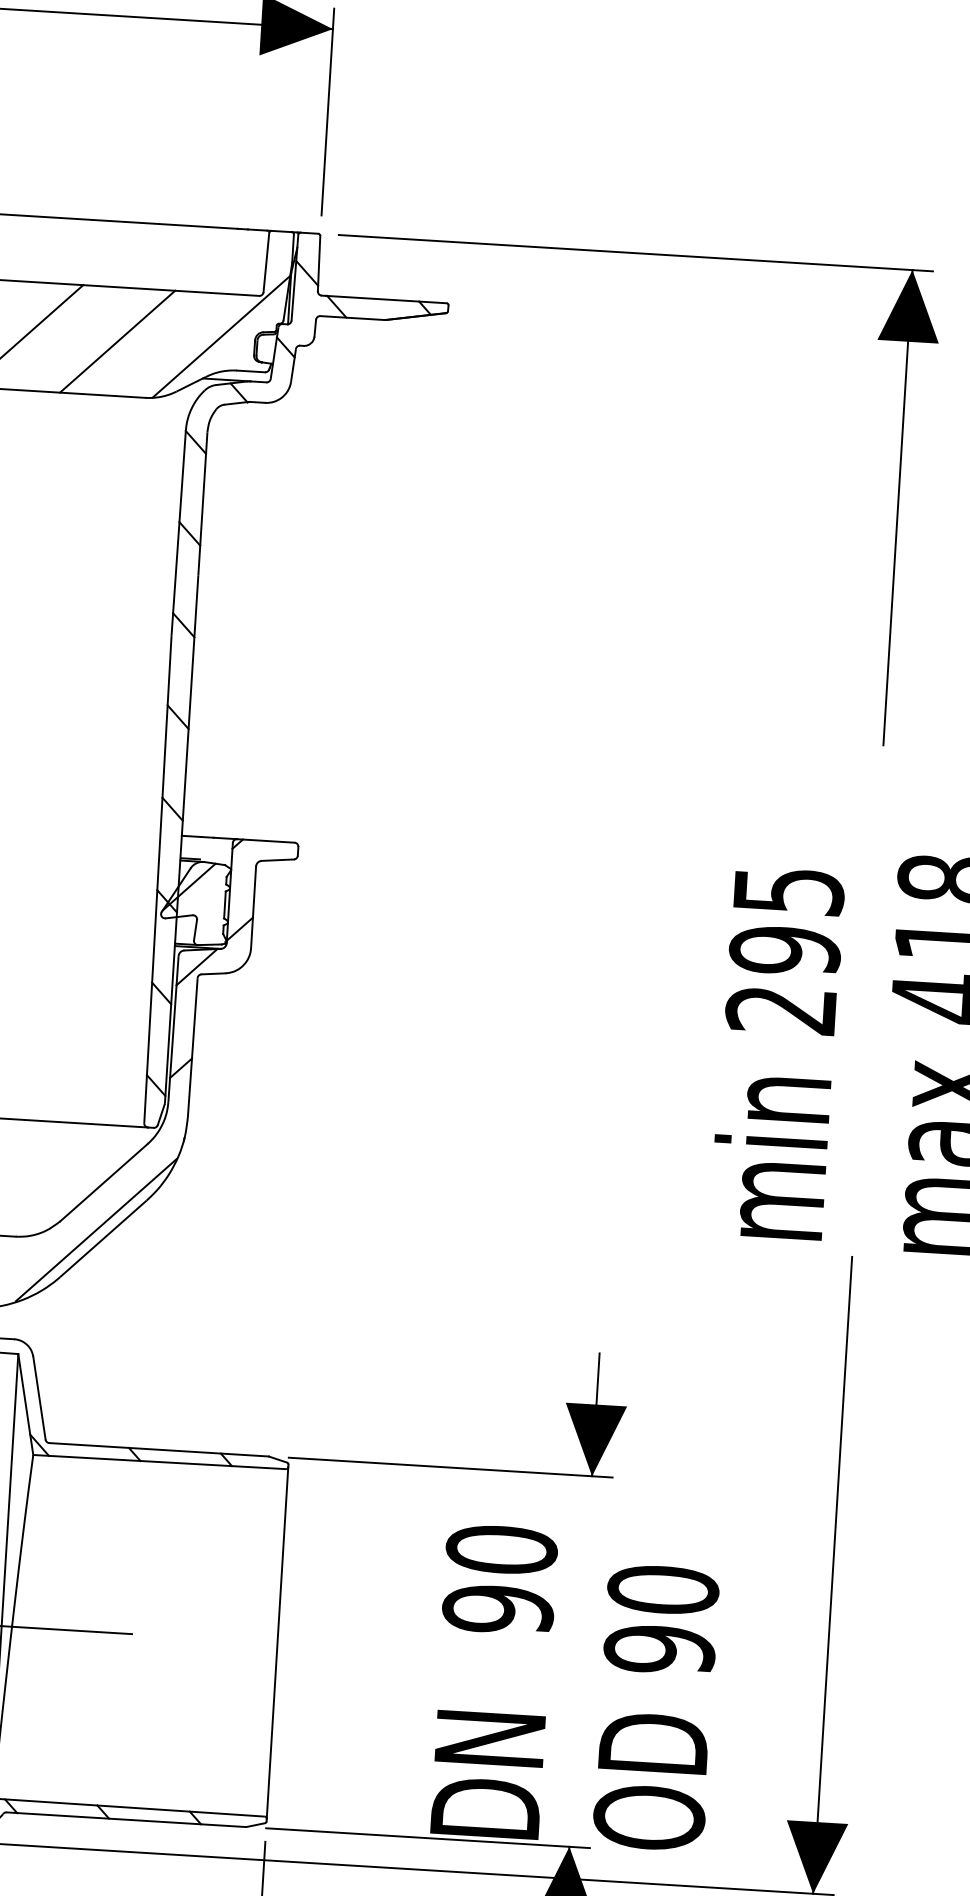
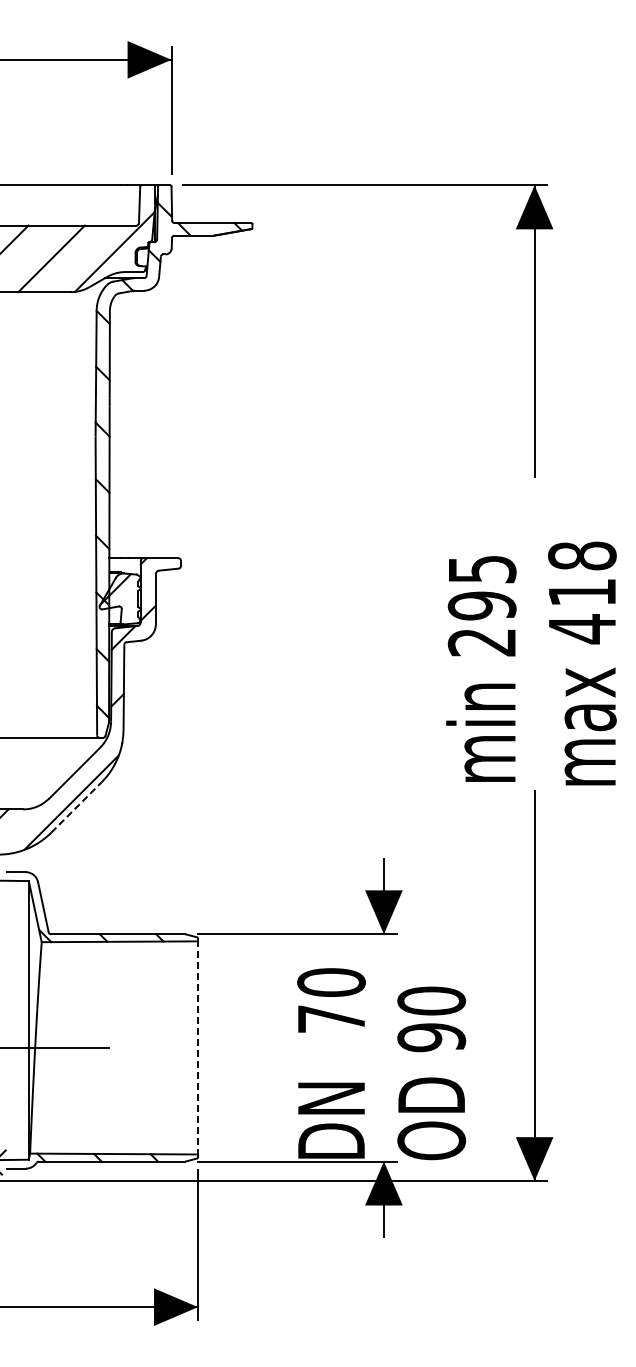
line: (103, 1238) -> (76, 807), solid -> dashed
text: (498, 1608) -> (331, 1018), 90 -> 70
line: (276, 1642) -> (197, 1047), solid -> dashed

